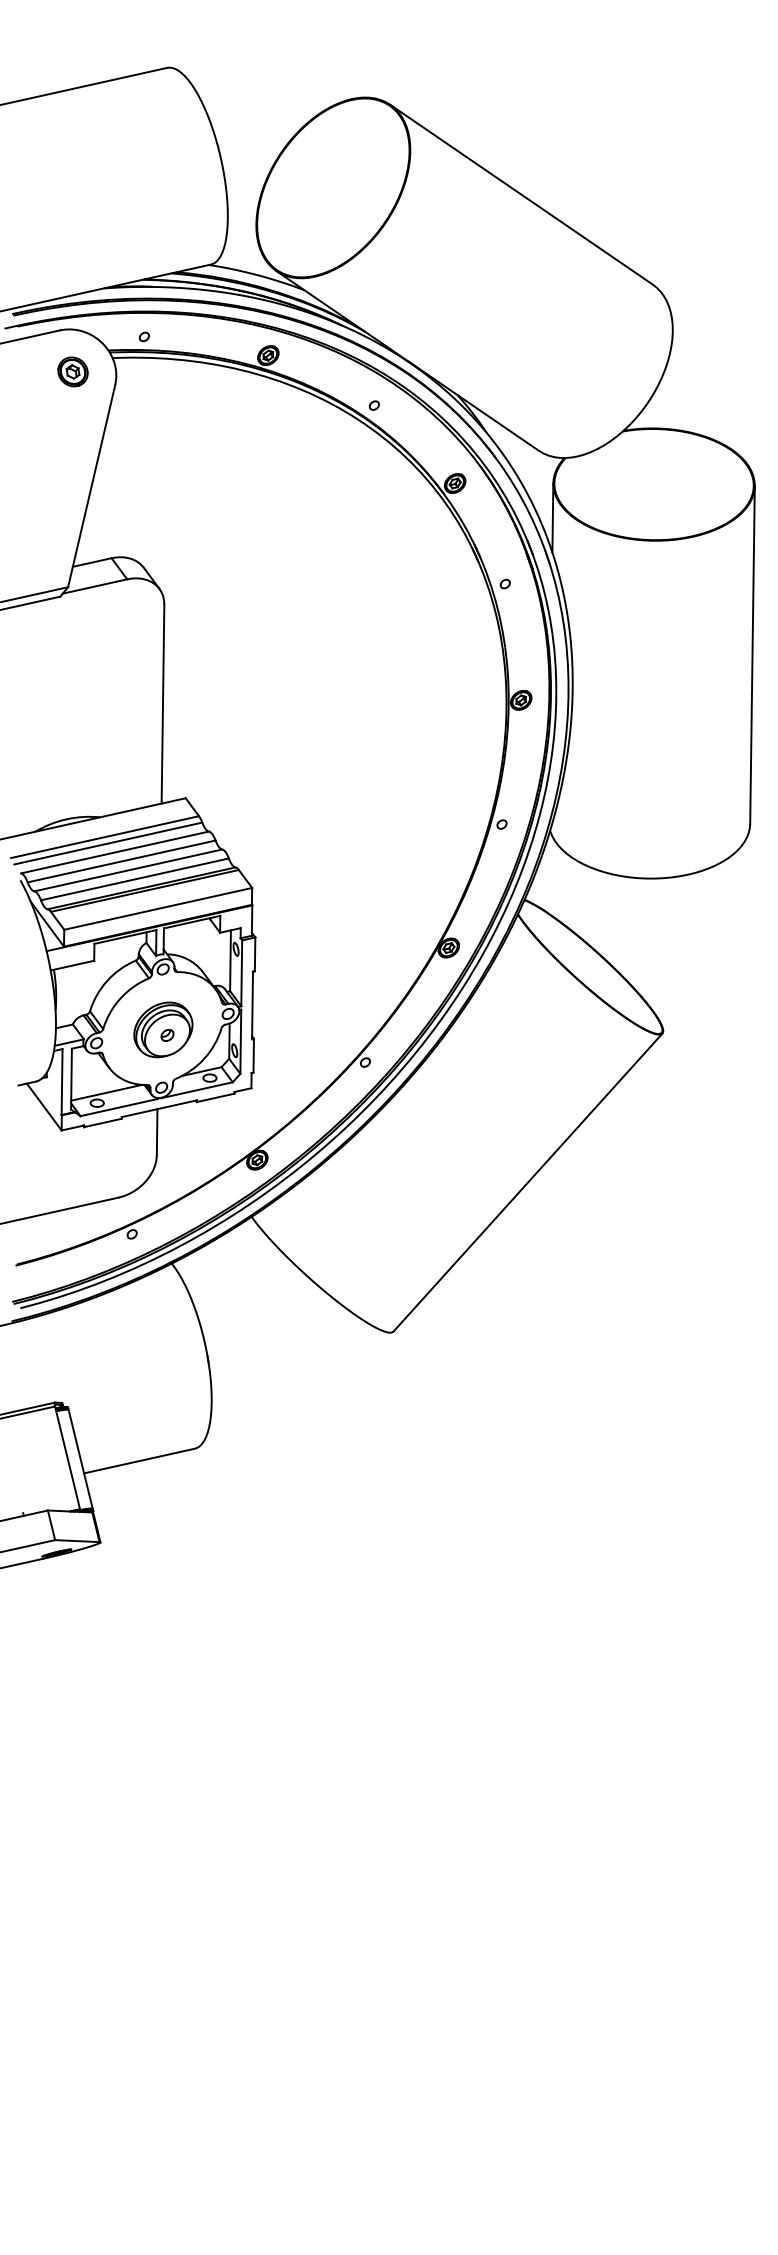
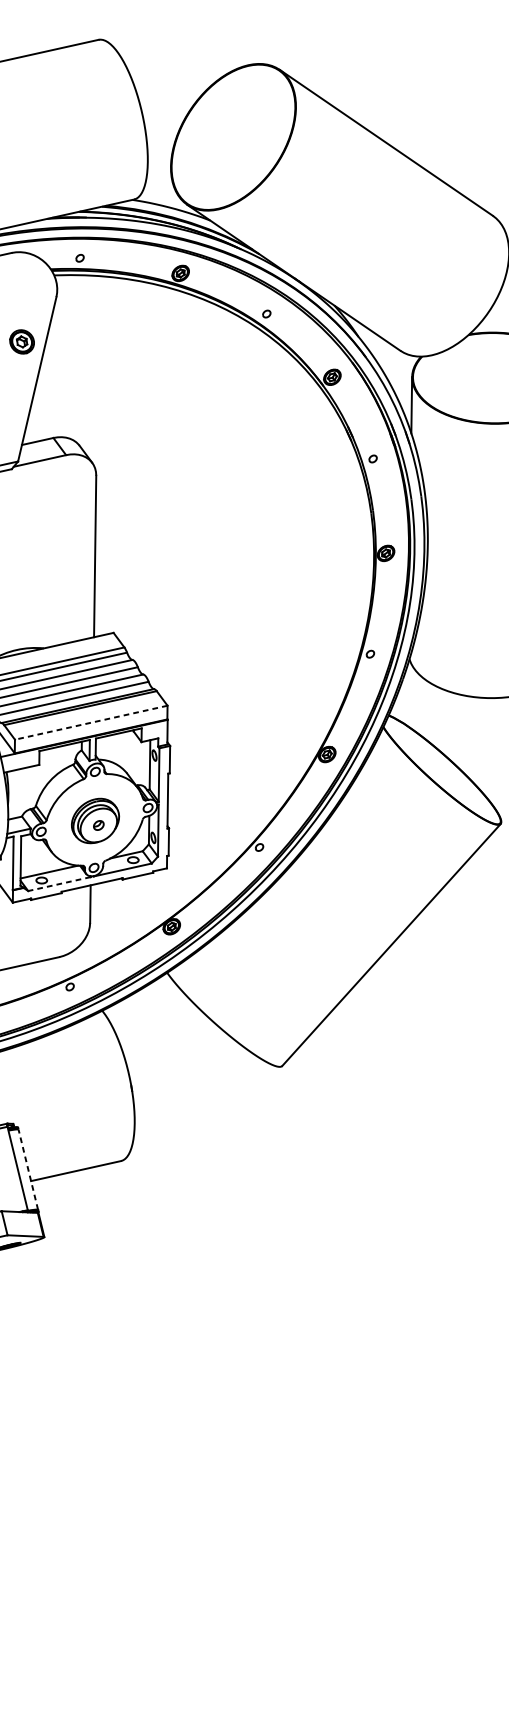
part: (72, 371) -> (21, 341), moved
line: (157, 908) -> (90, 722), solid -> dashed
line: (118, 1107) -> (59, 884), solid -> dashed
line: (80, 1459) -> (28, 1169), solid -> dashed

